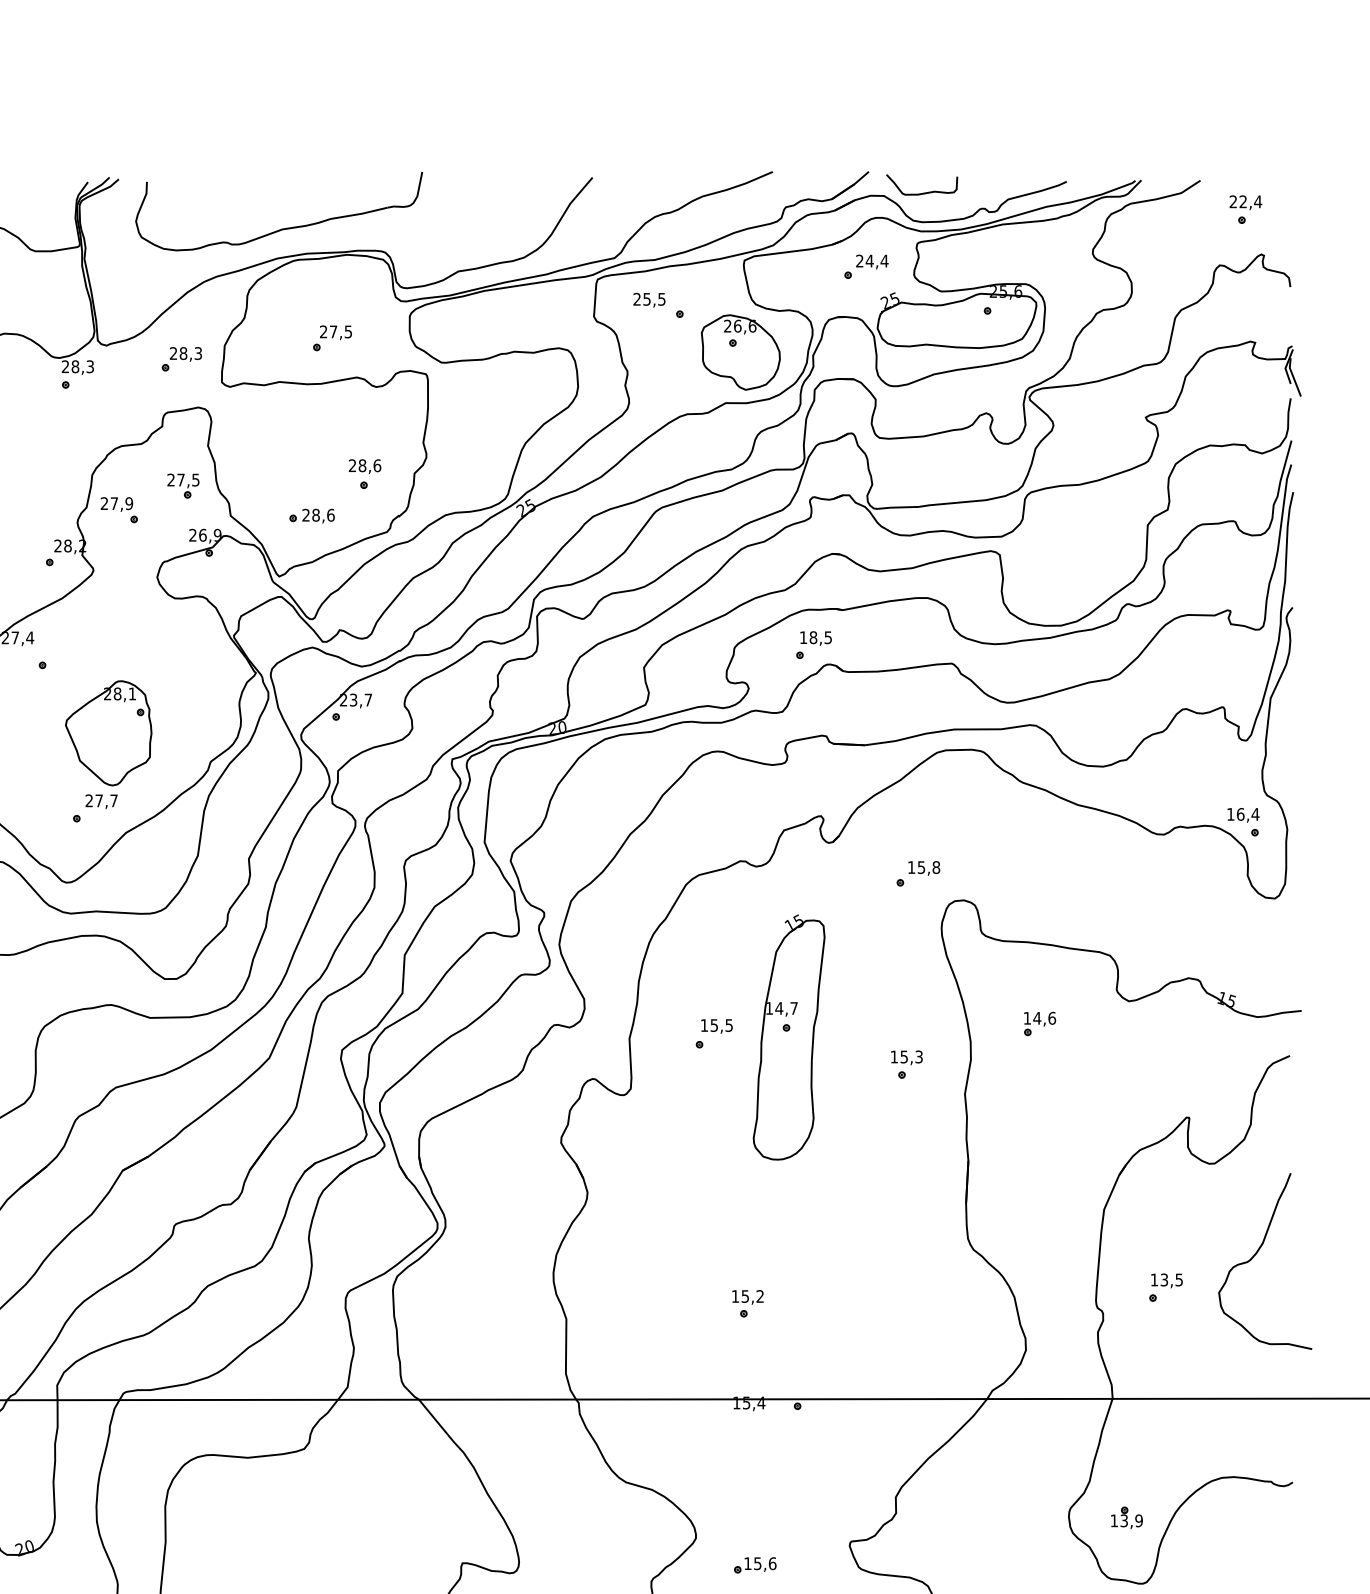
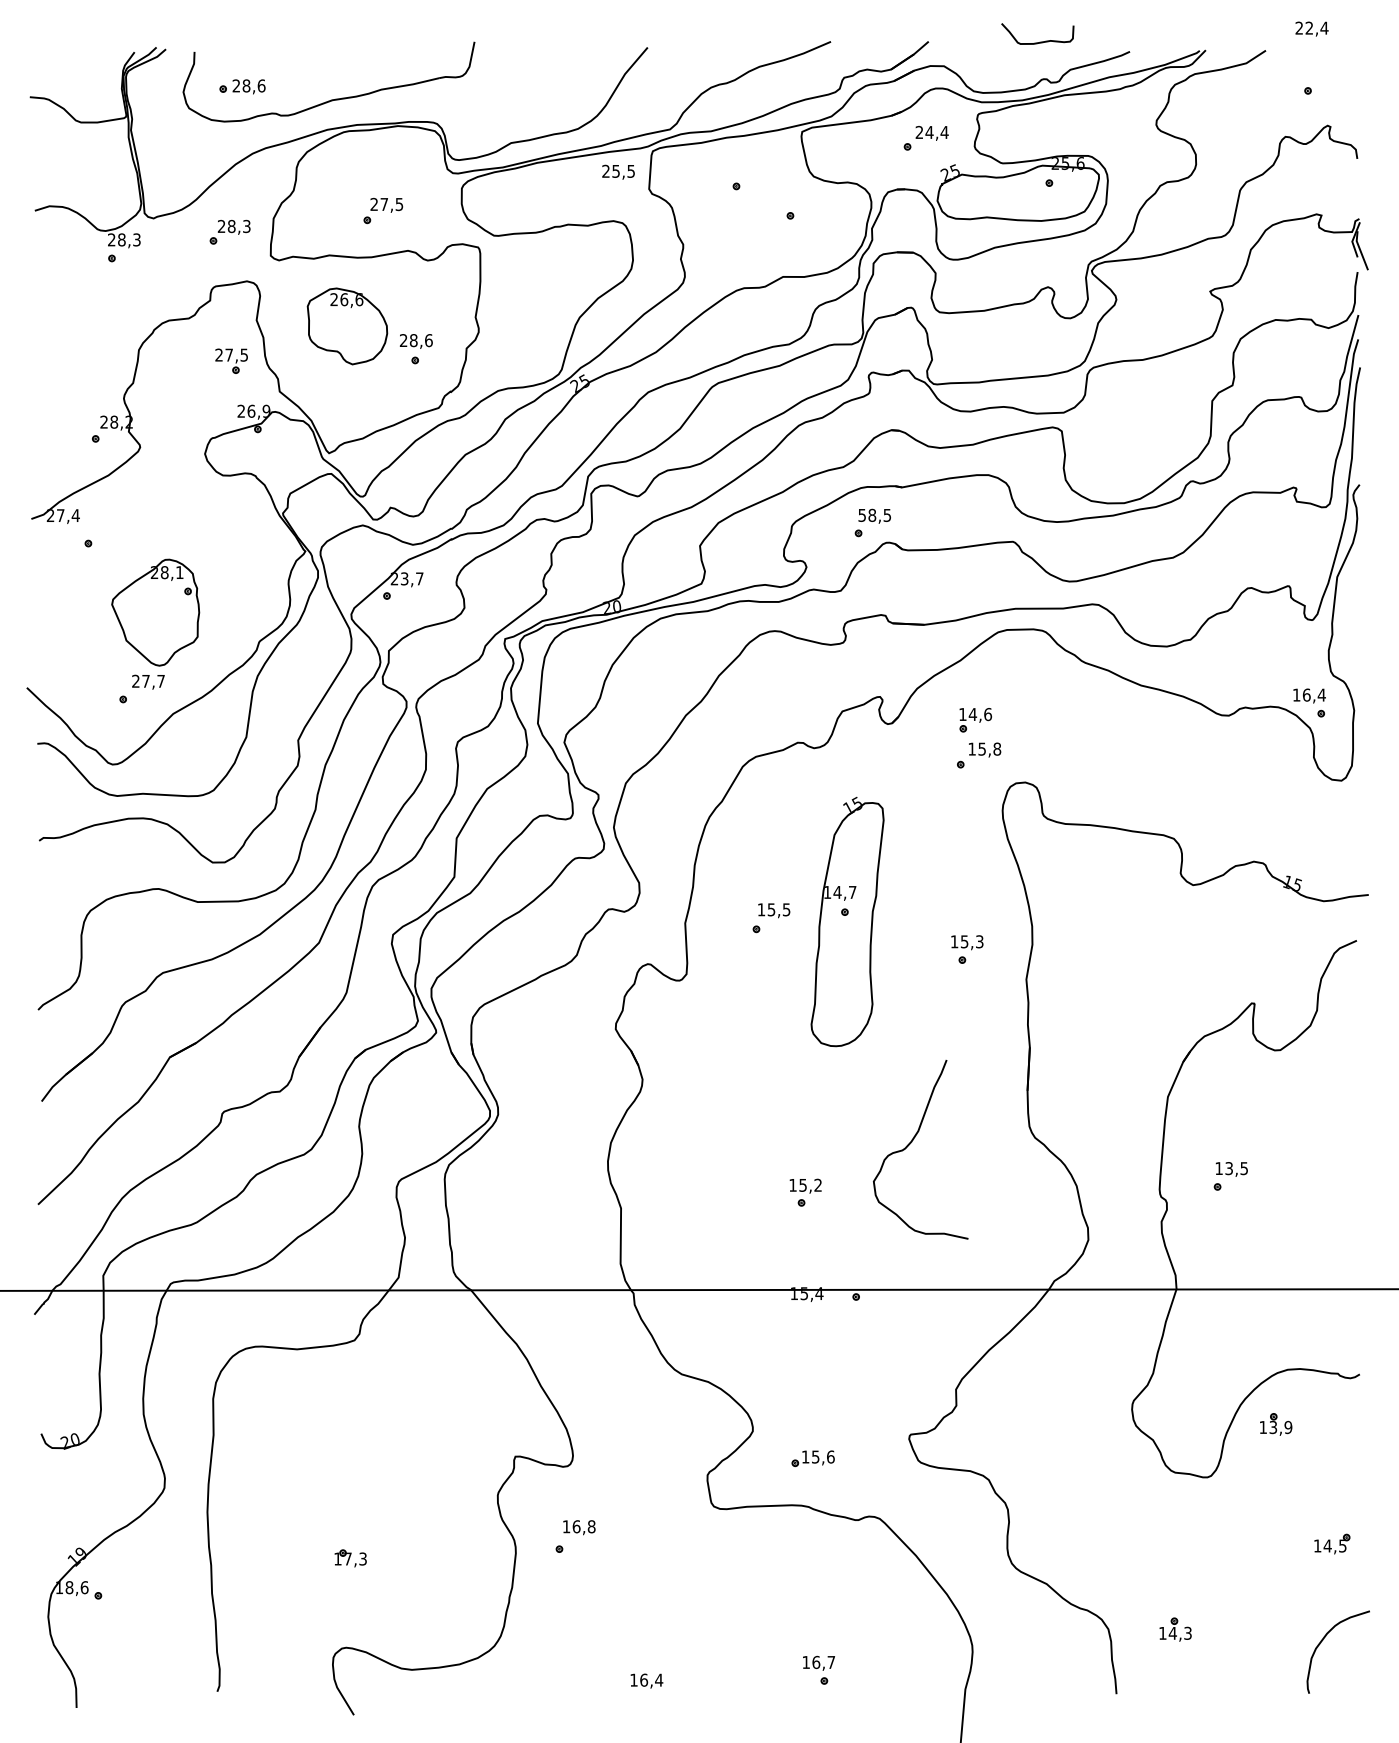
curve: (923, 192) -> (1039, 41), moved
text: (1245, 202) -> (1311, 28), moved
text: (649, 299) -> (618, 171), moved
part: (740, 352) -> (347, 326), moved
part: (119, 509) -> (166, 385), removed
part: (312, 515) -> (242, 86), moved
text: (802, 637) -> (861, 515), 18,5 -> 58,5
part: (1039, 1024) -> (975, 720), moved
curve: (1257, 1254) -> (912, 1142), moved
part: (1127, 1517) -> (1276, 1424), moved

